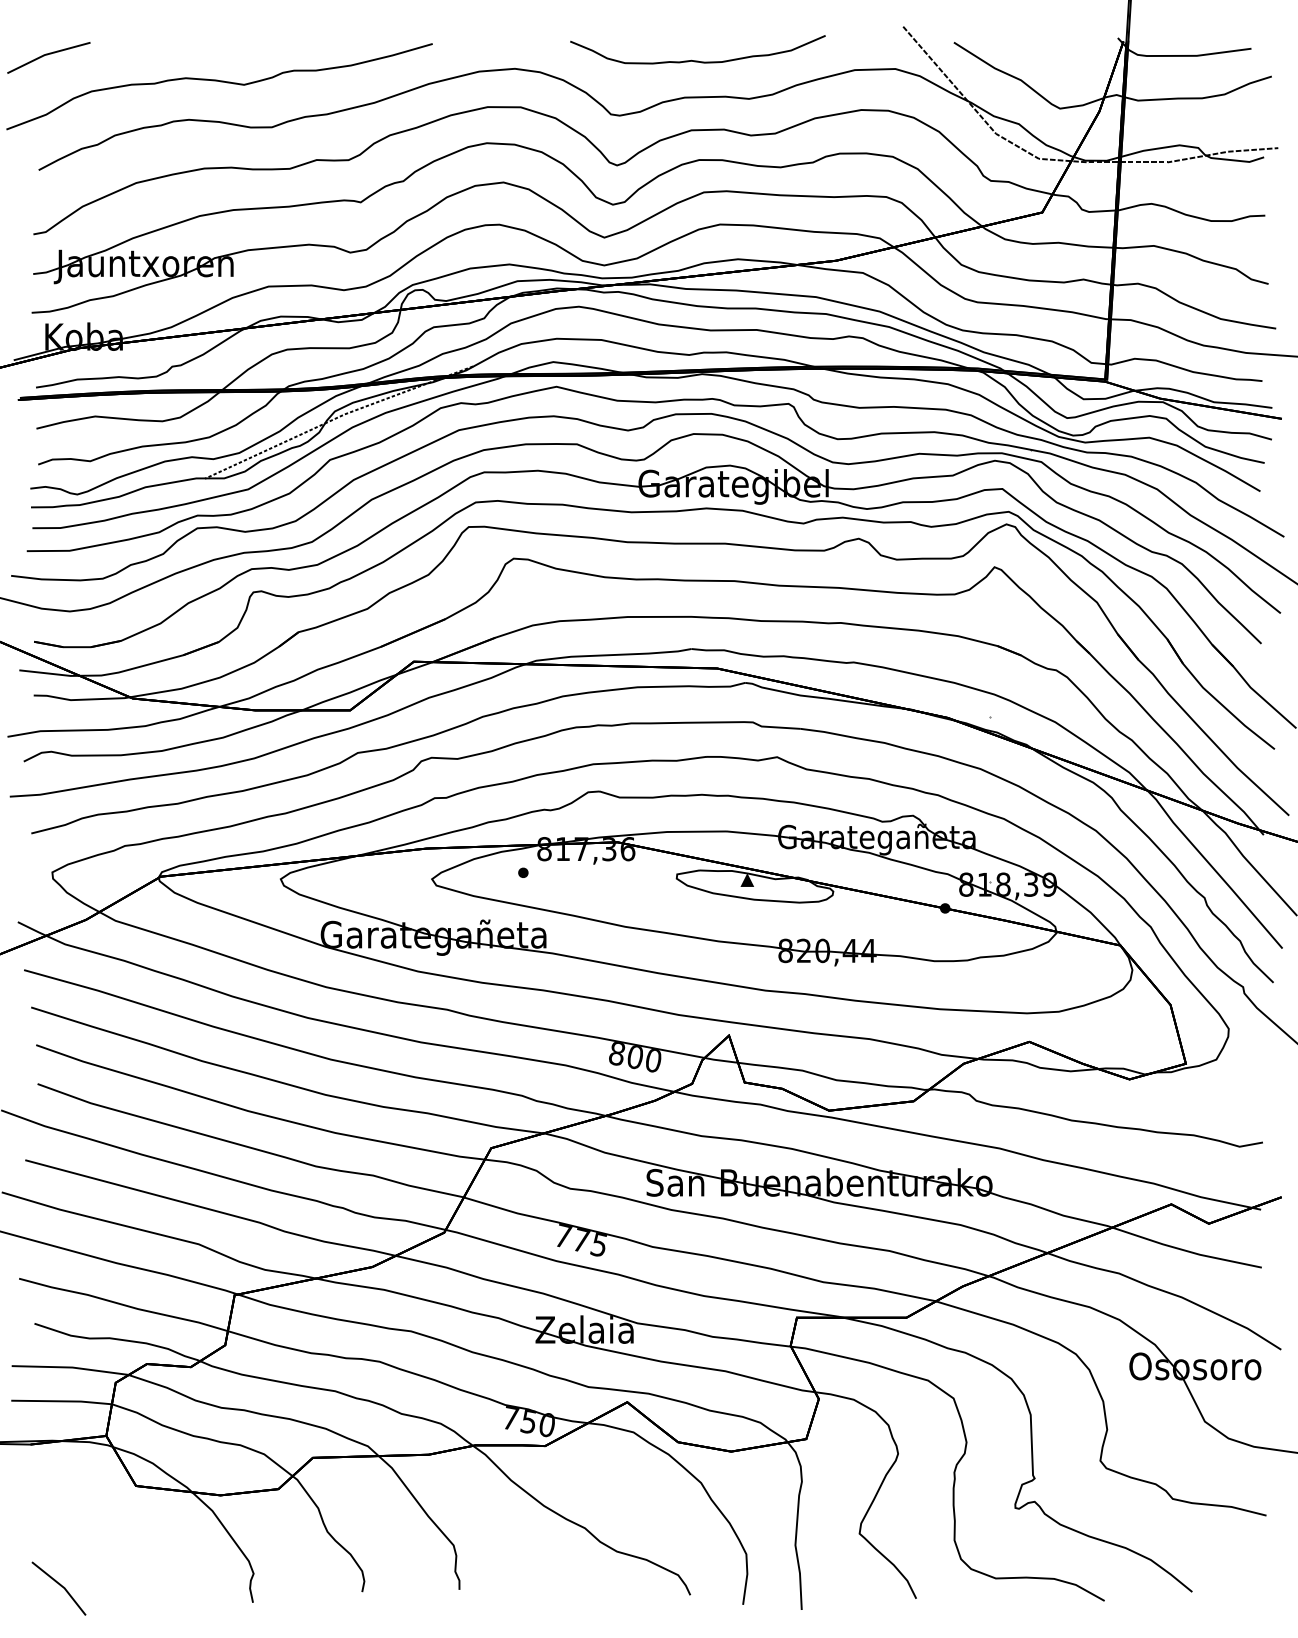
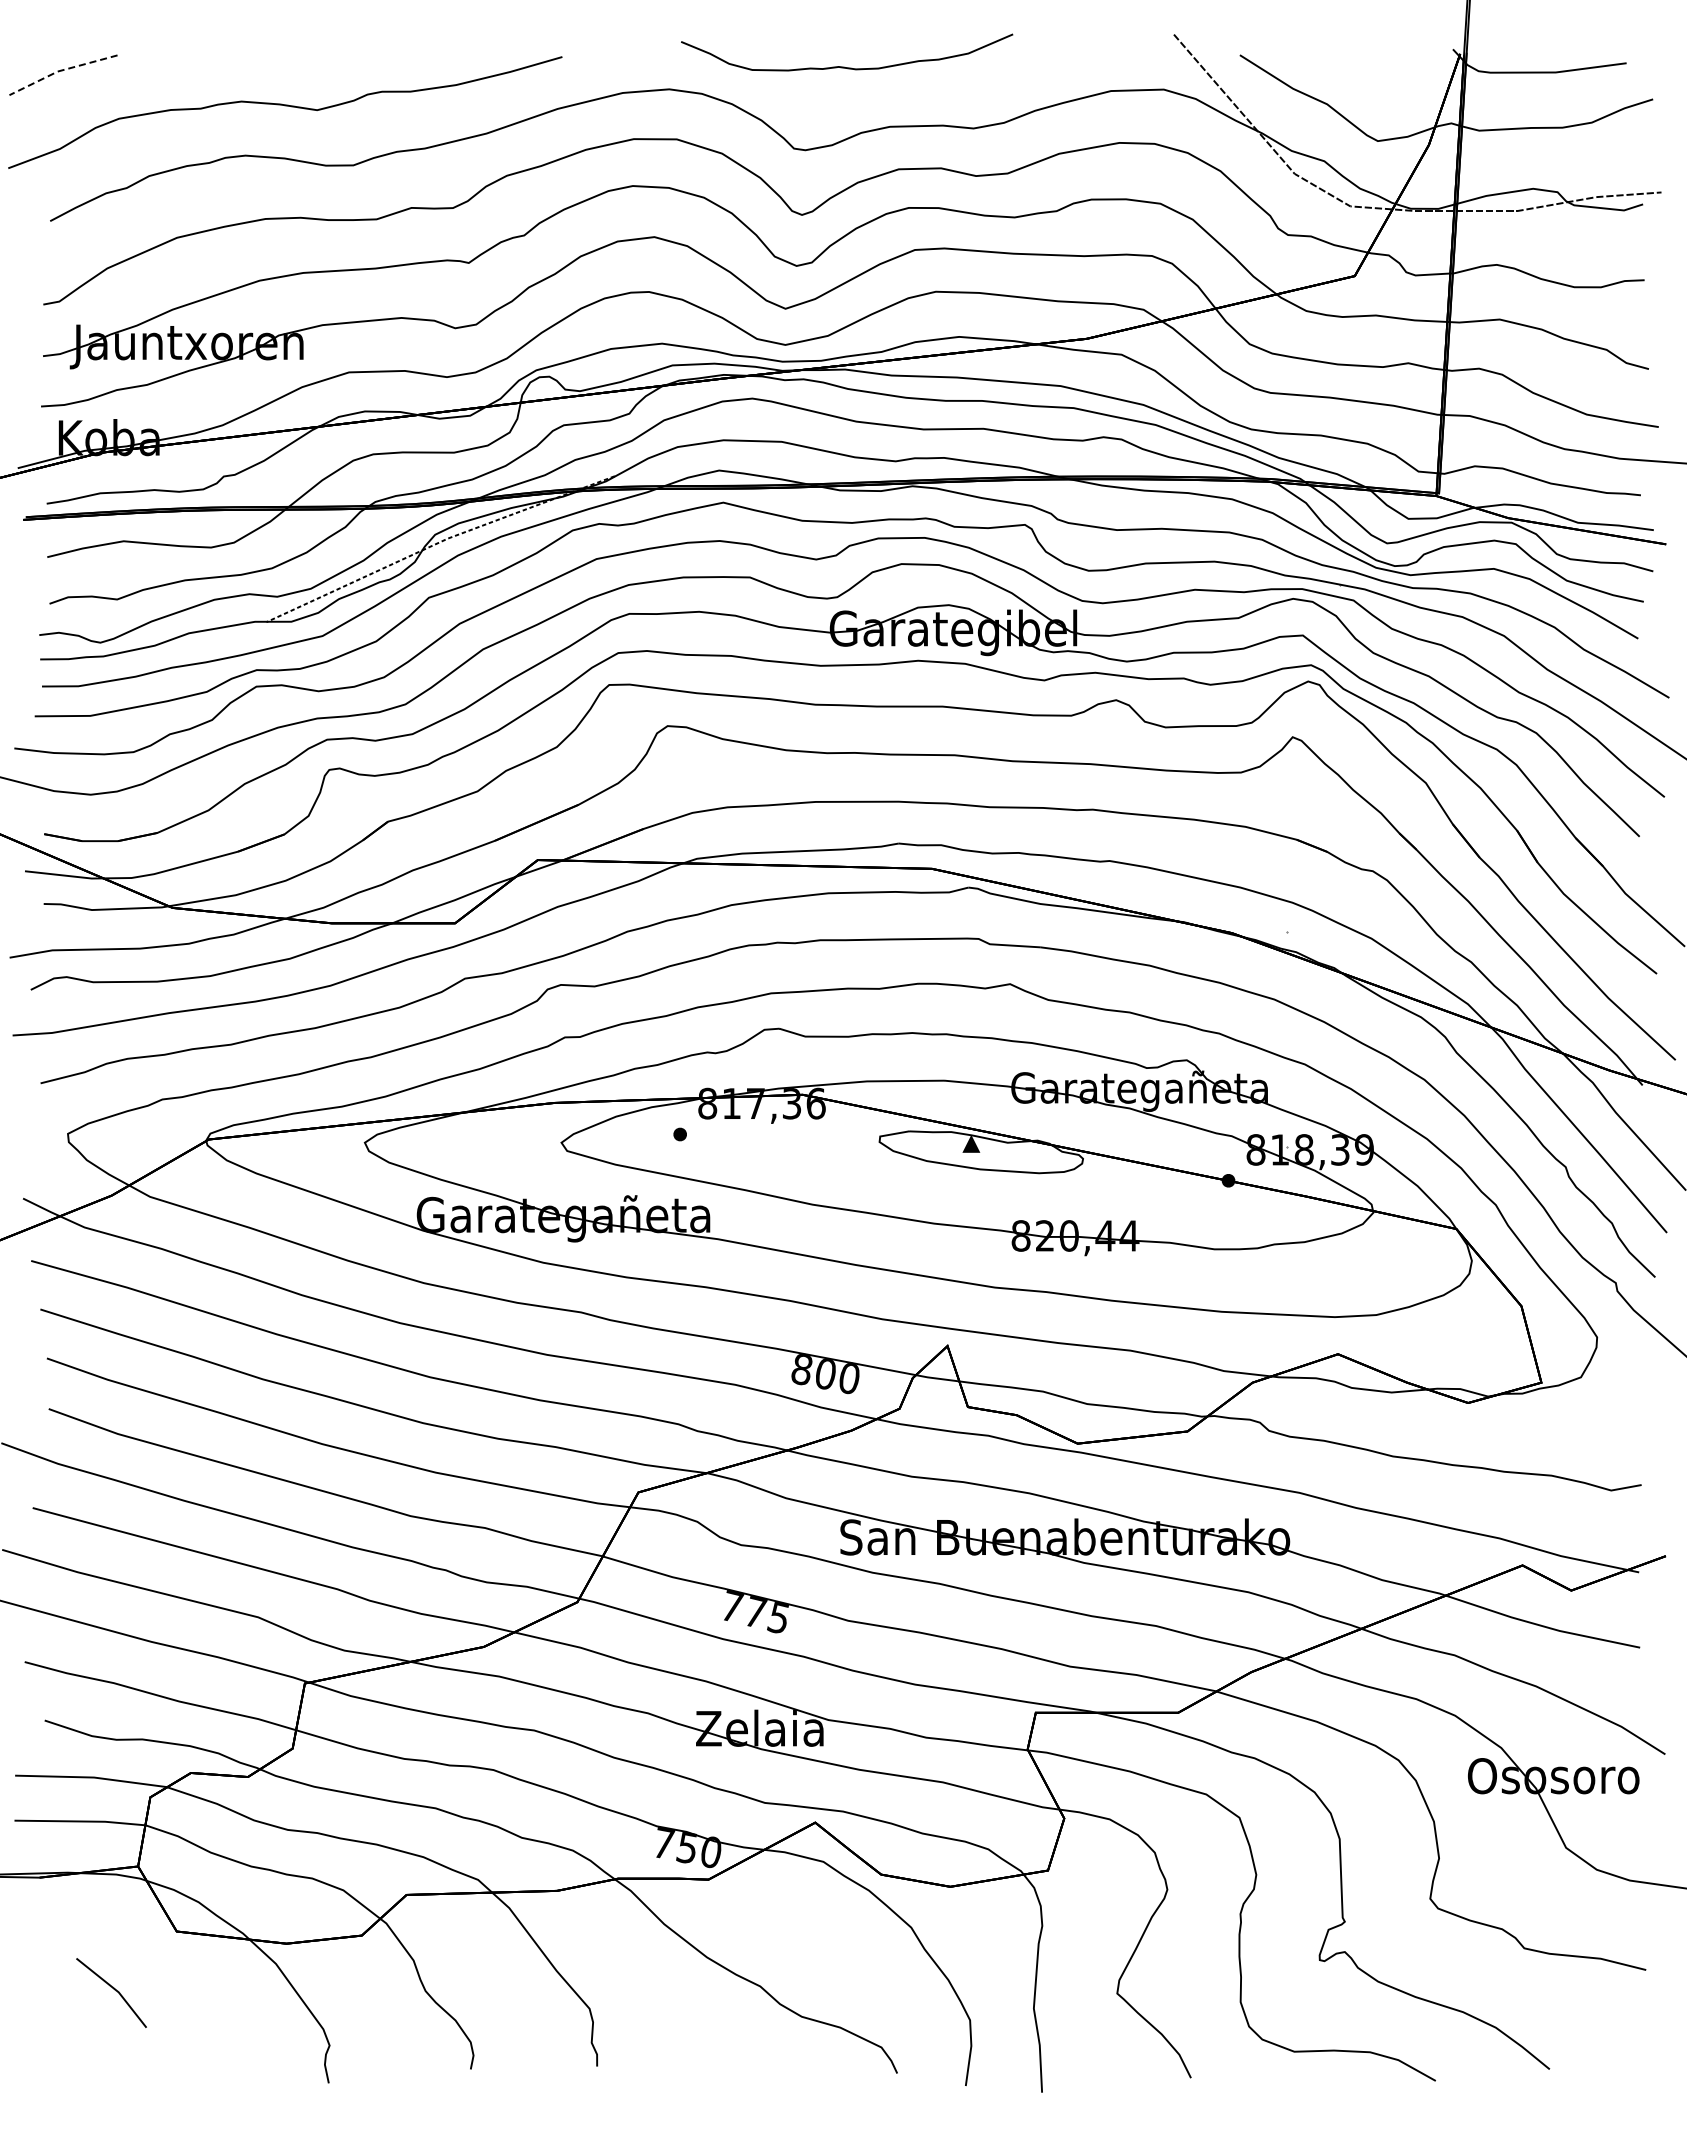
line: (46, 54) -> (60, 70), solid -> dashed
curve: (695, 60) -> (844, 66), moved
line: (60, 1585) -> (113, 1989), moved

